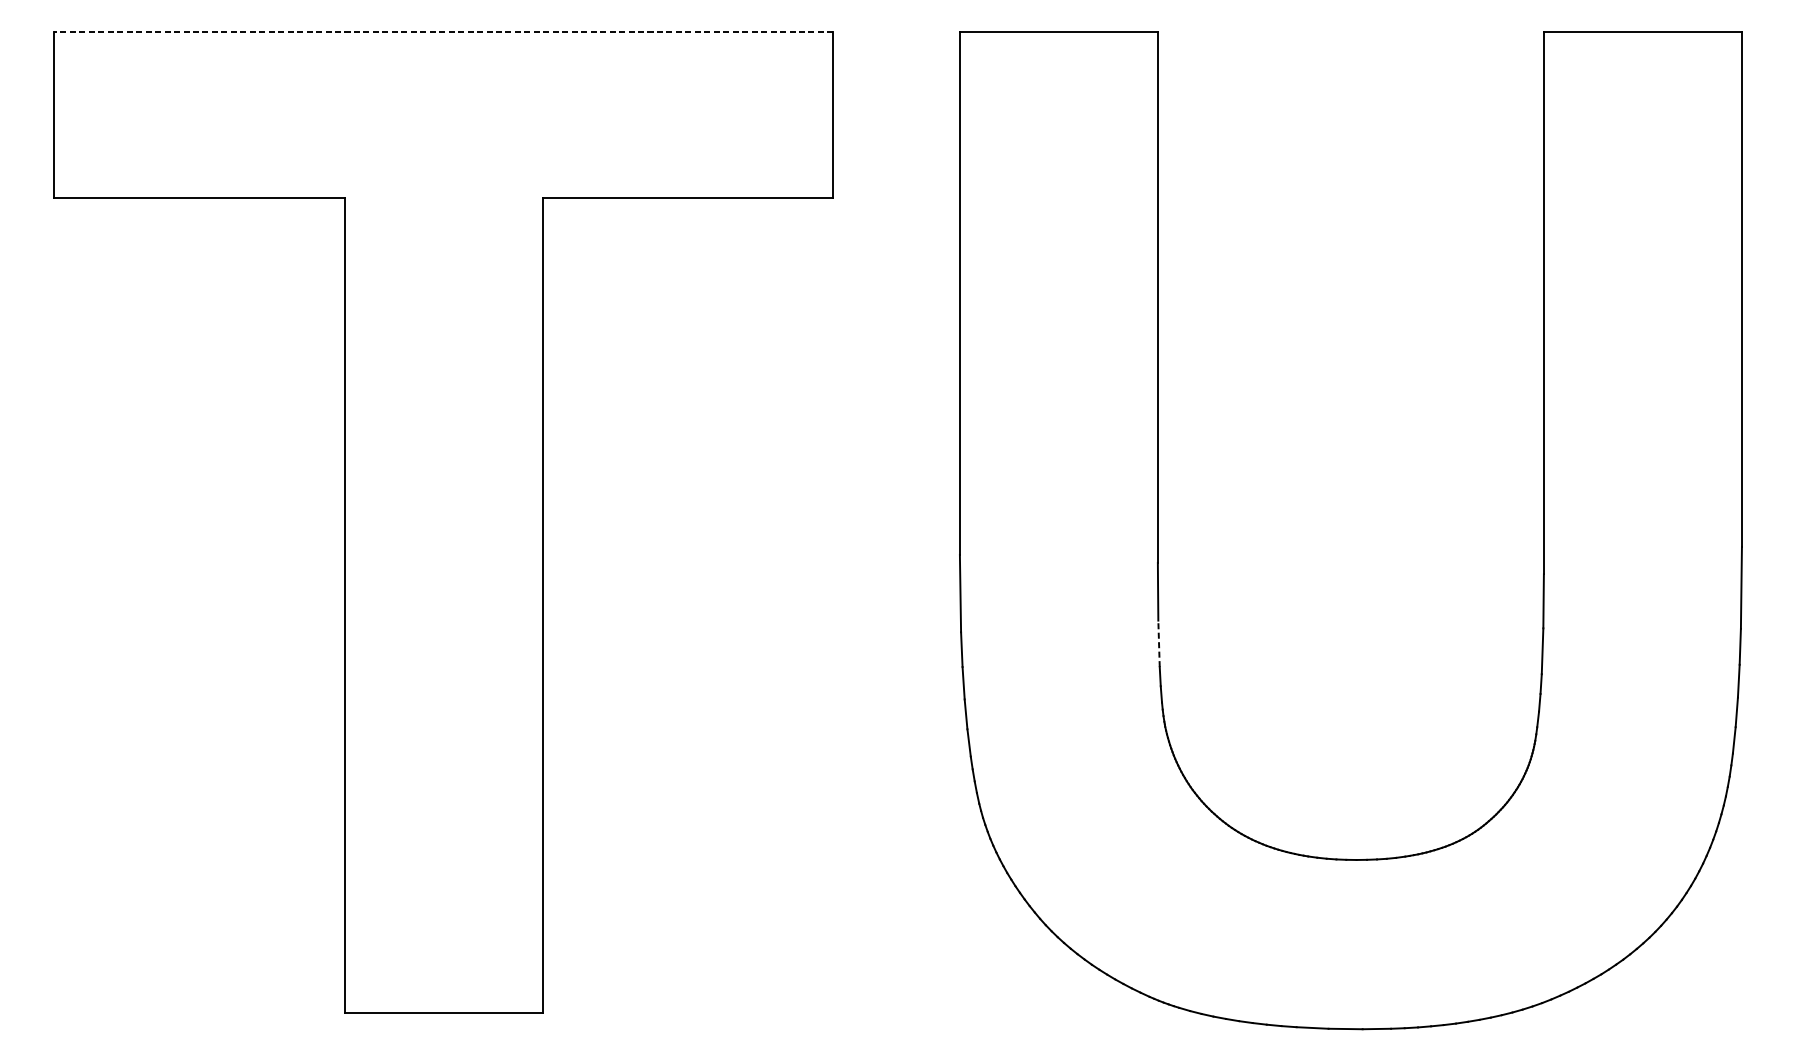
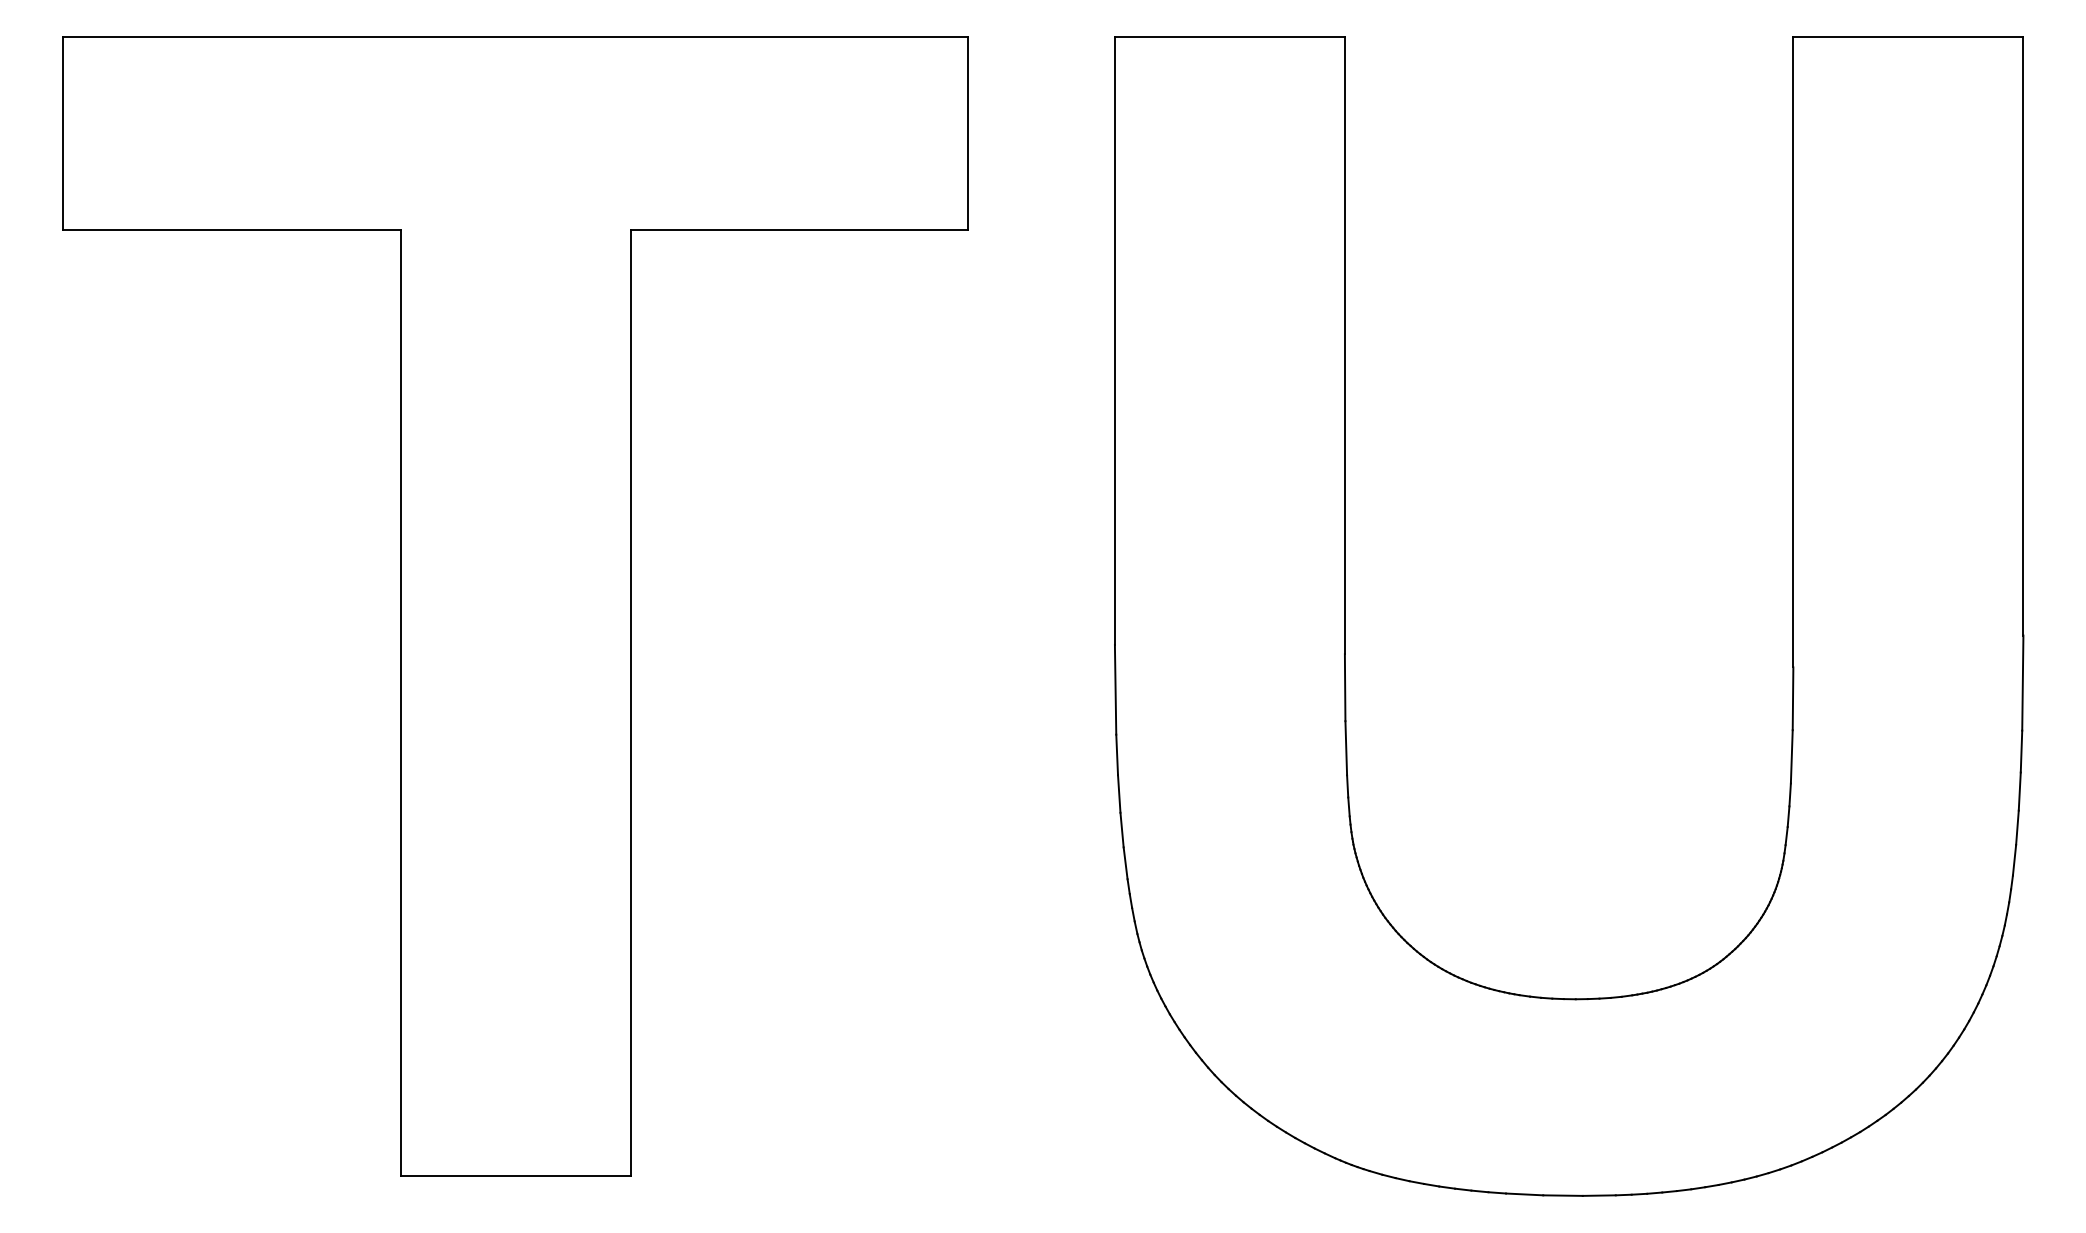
line: (443, 32) -> (515, 37), dashed -> solid
line: (1159, 643) -> (1346, 747), dashed -> solid

